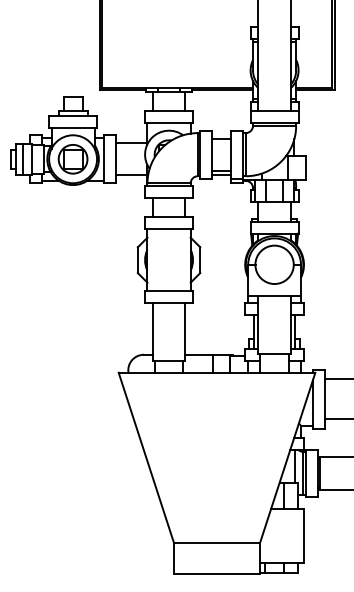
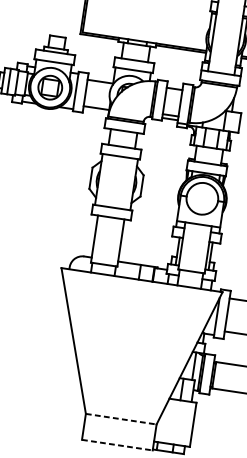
line: (217, 542) -> (121, 419), solid -> dashed
line: (217, 574) -> (117, 445), solid -> dashed

